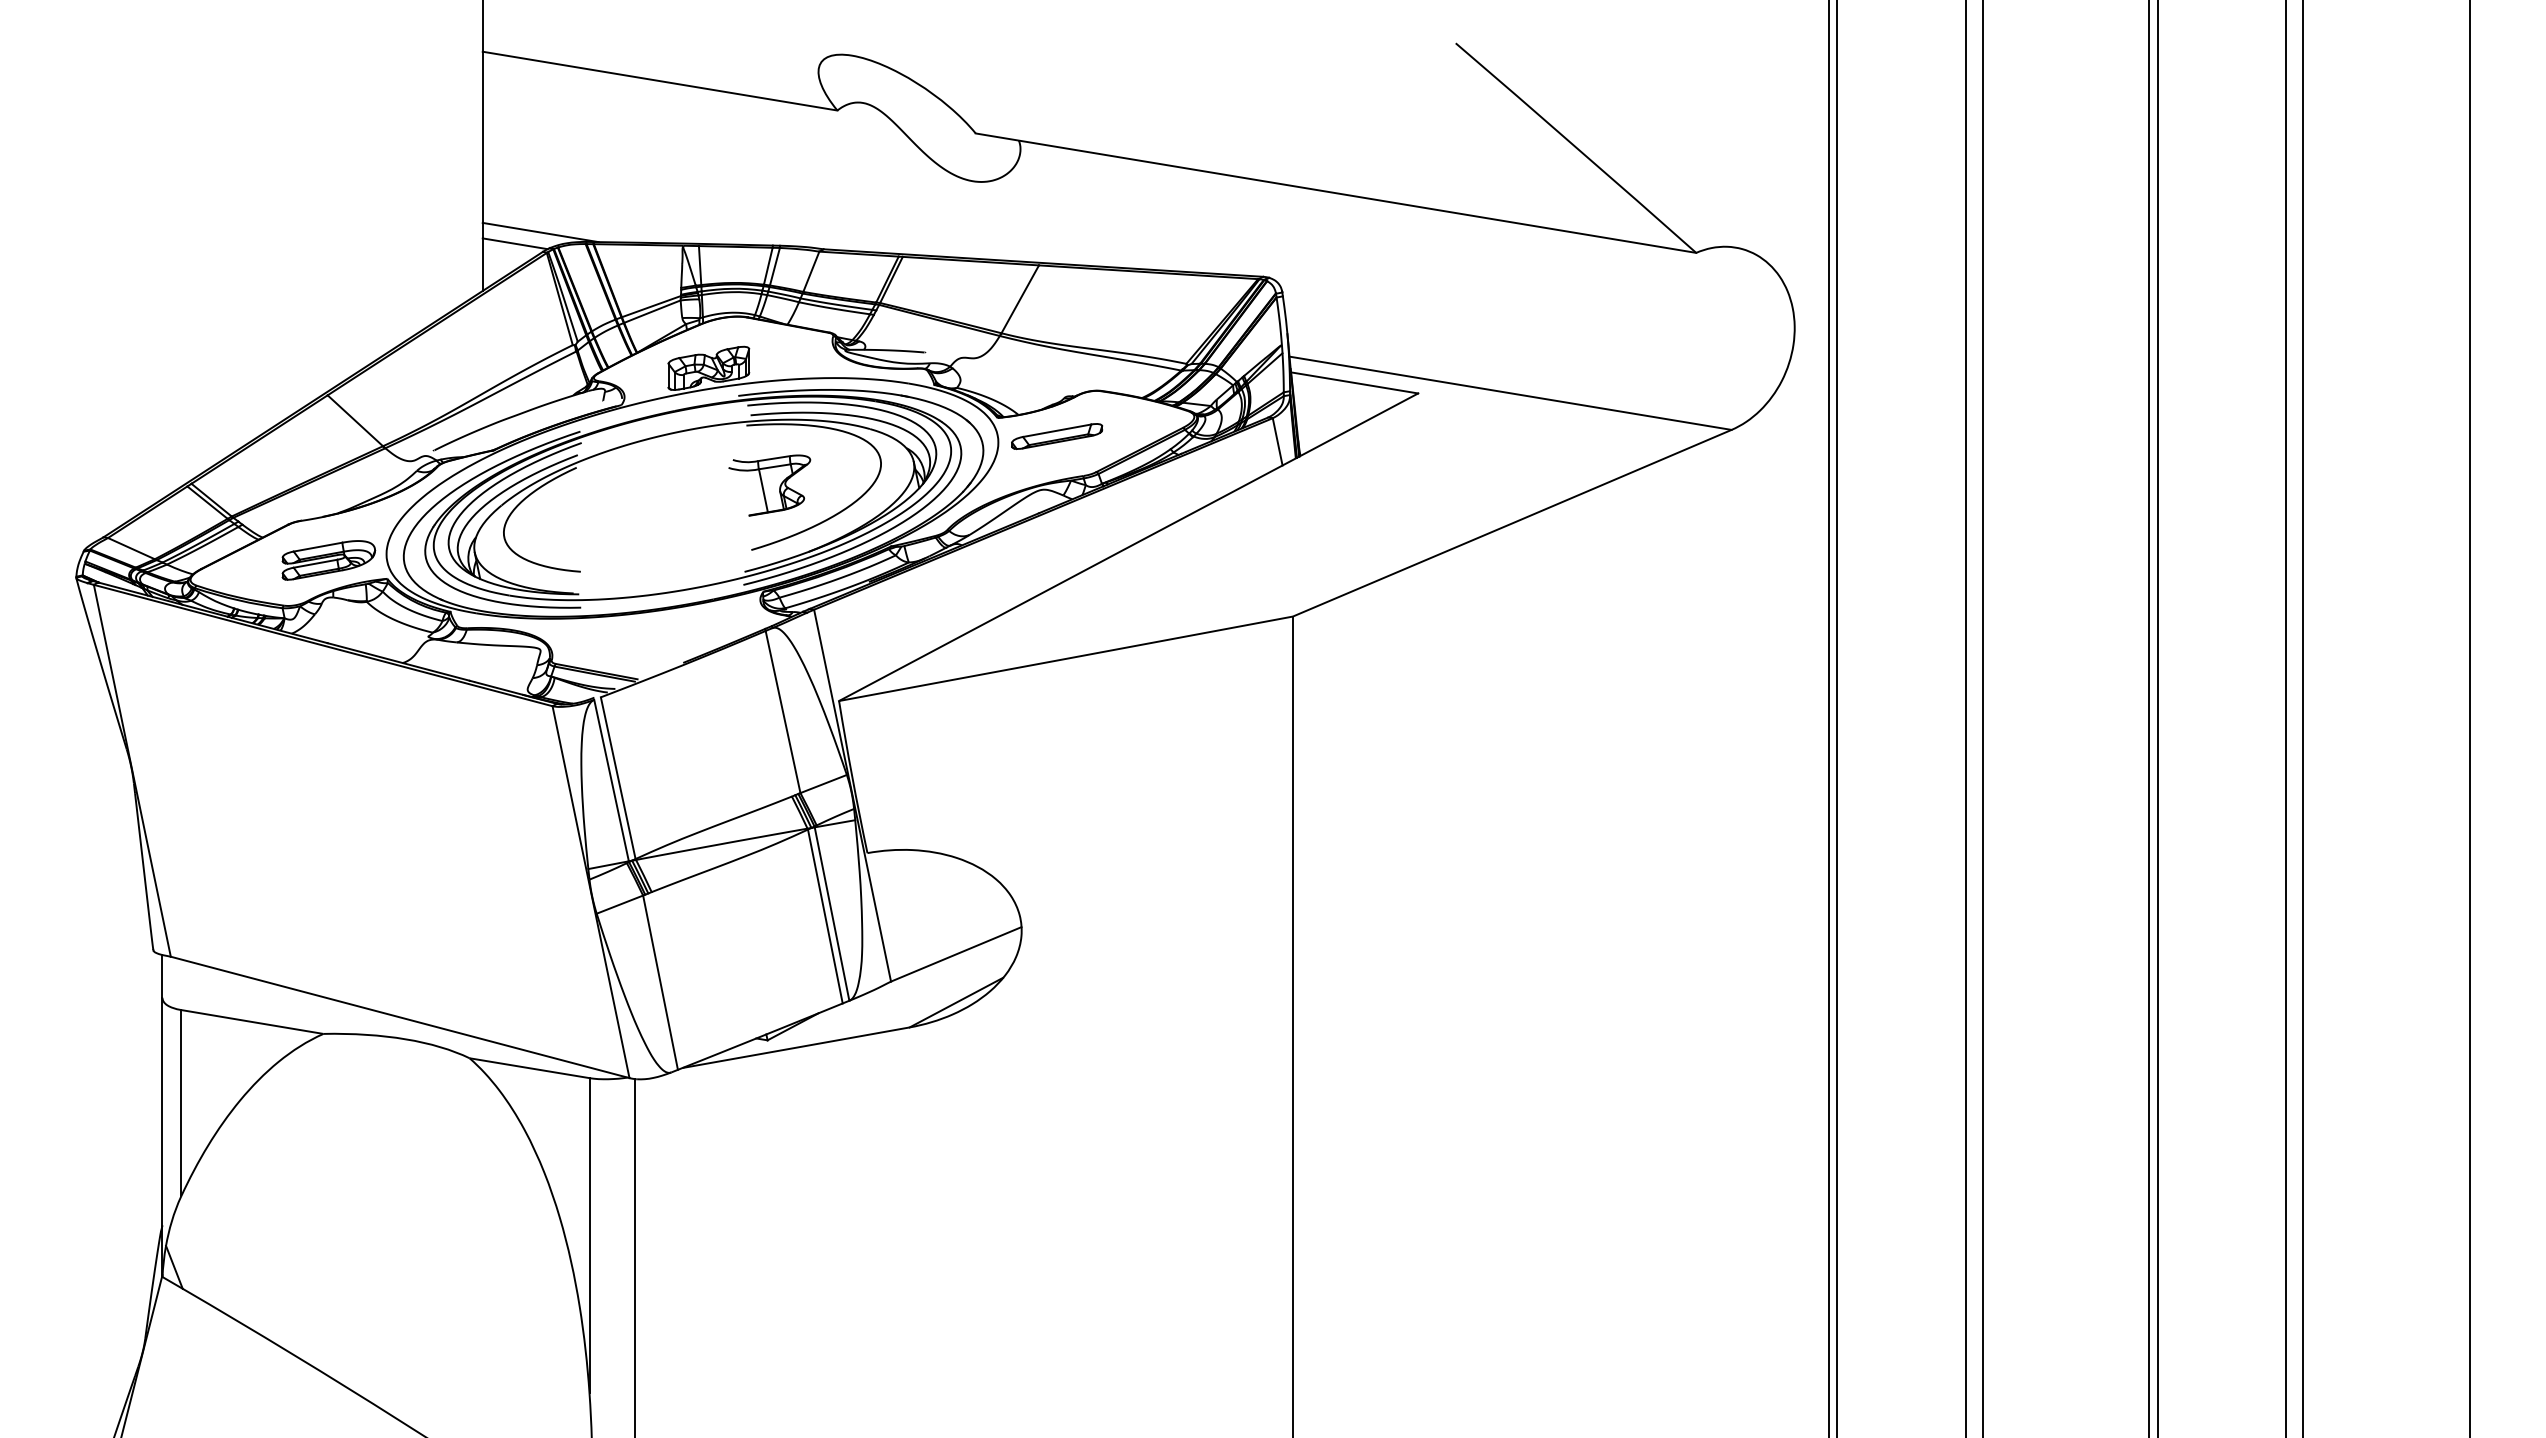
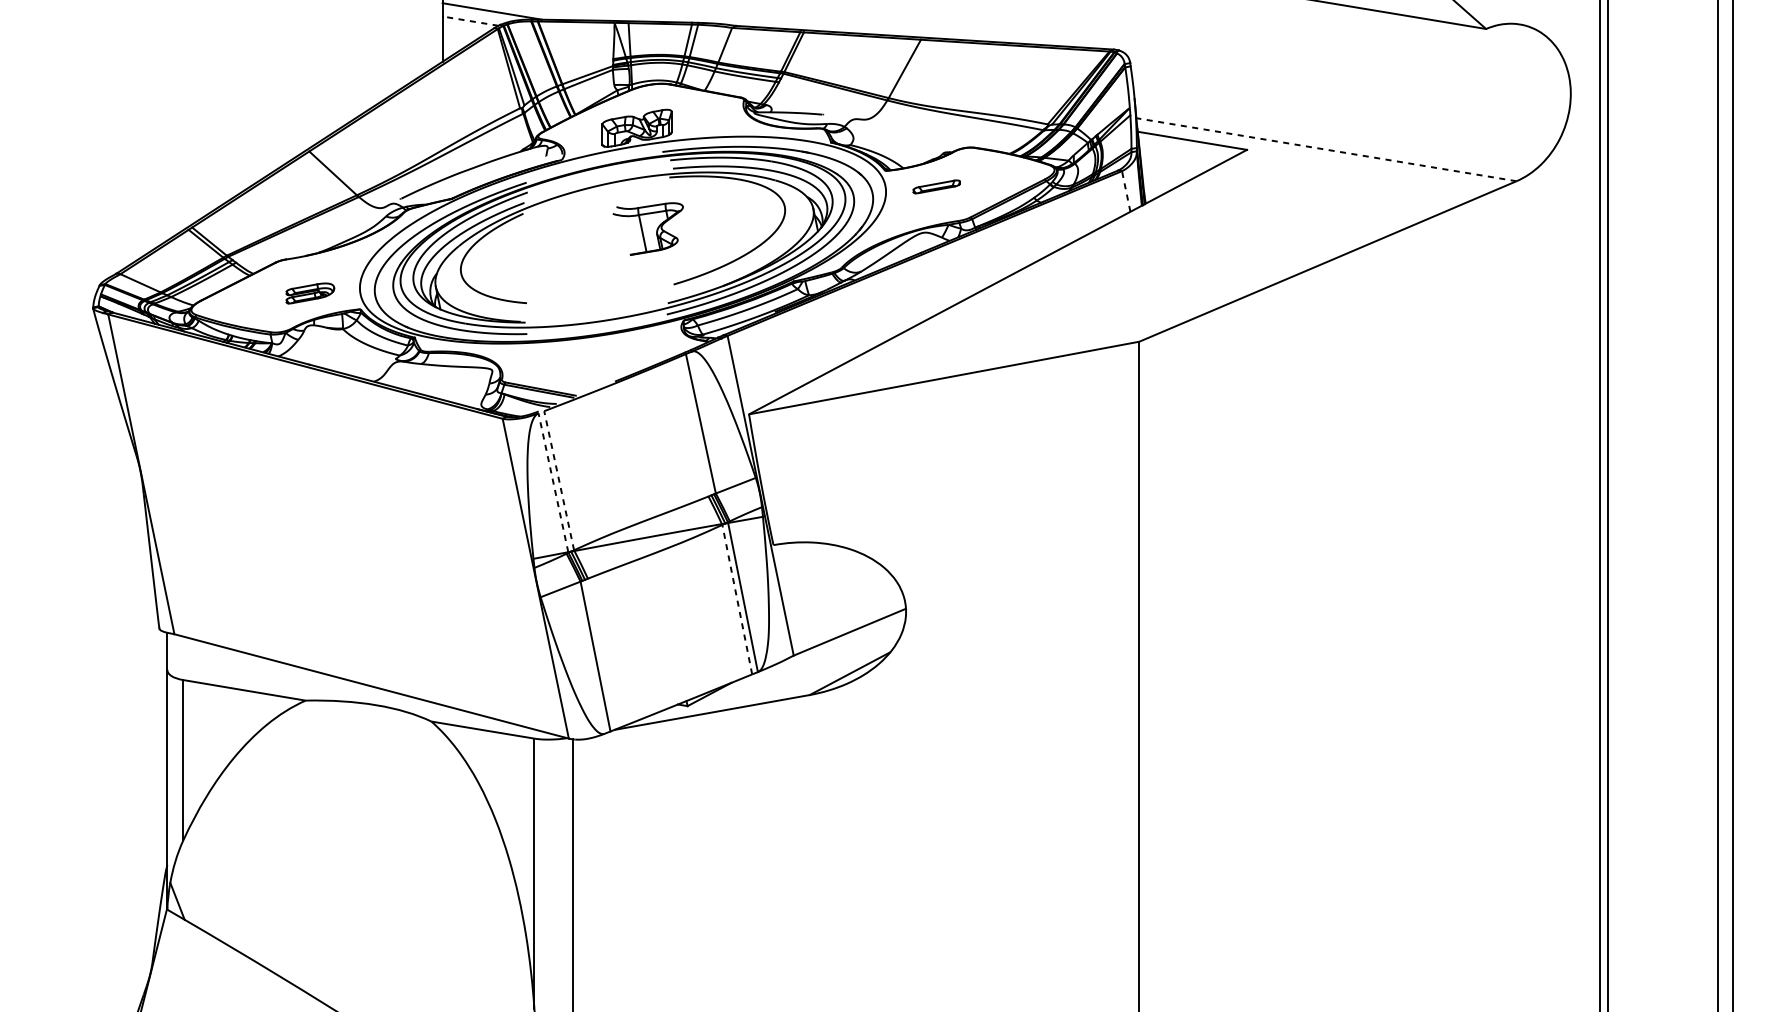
line: (515, 243) -> (470, 20), solid -> dashed
line: (1510, 393) -> (1326, 149), solid -> dashed
part: (1057, 436) -> (936, 186), size x0.6
line: (1277, 441) -> (1126, 191), solid -> dashed
part: (769, 485) -> (647, 229), moved
part: (328, 560) -> (310, 293), size x0.6
line: (618, 778) -> (559, 480), solid -> dashed
line: (611, 780) -> (553, 482), solid -> dashed
line: (825, 916) -> (737, 599), solid -> dashed

